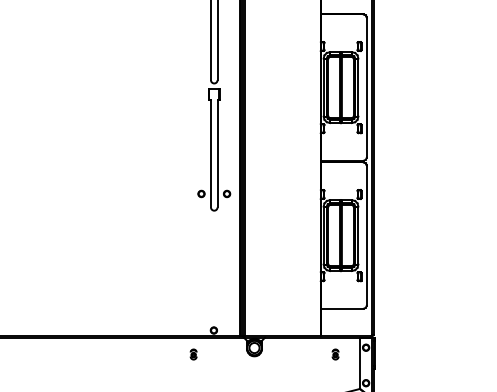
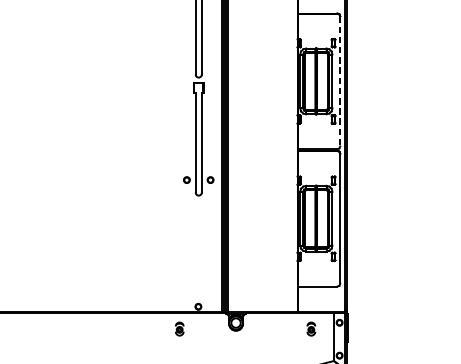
line: (366, 88) -> (339, 82), solid -> dashed
part: (193, 354) -> (179, 329), size x1.4
part: (335, 354) -> (311, 329), size x1.4

